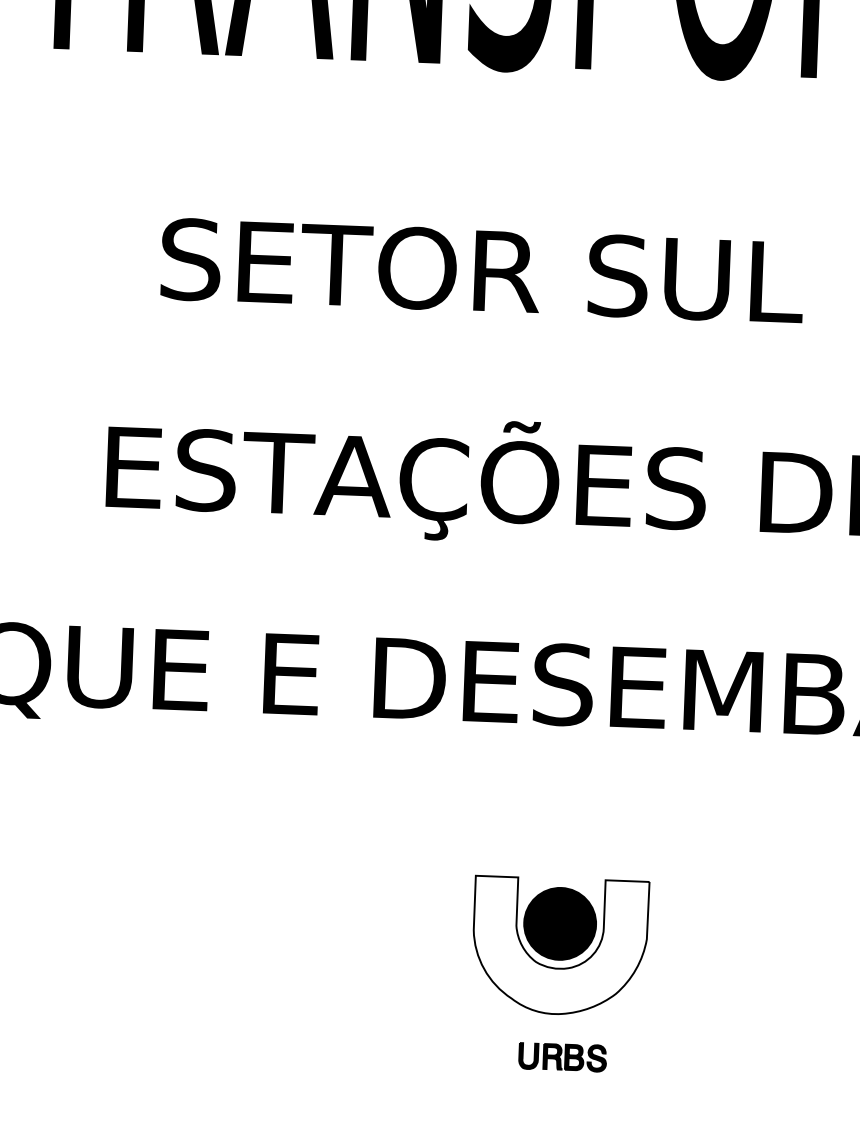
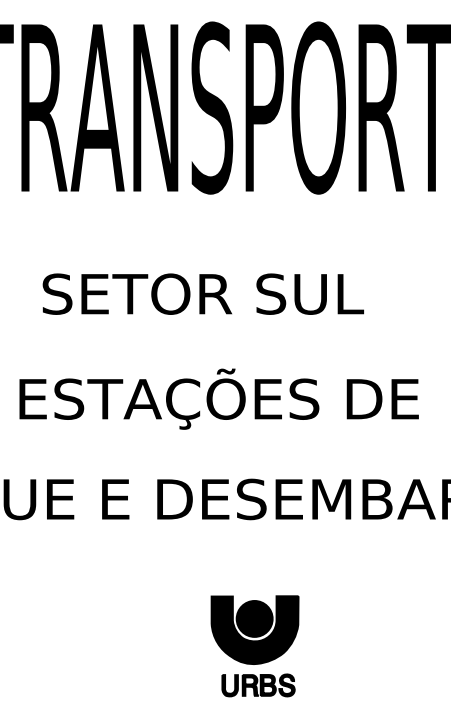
fill: (558, 946) -> (254, 630), added
part: (562, 1057) -> (258, 685), size x1.67

